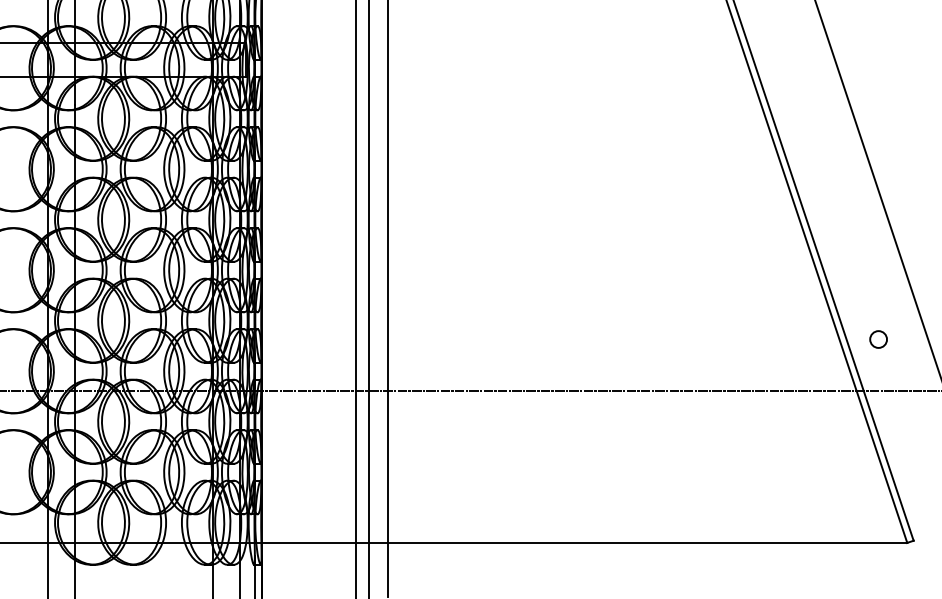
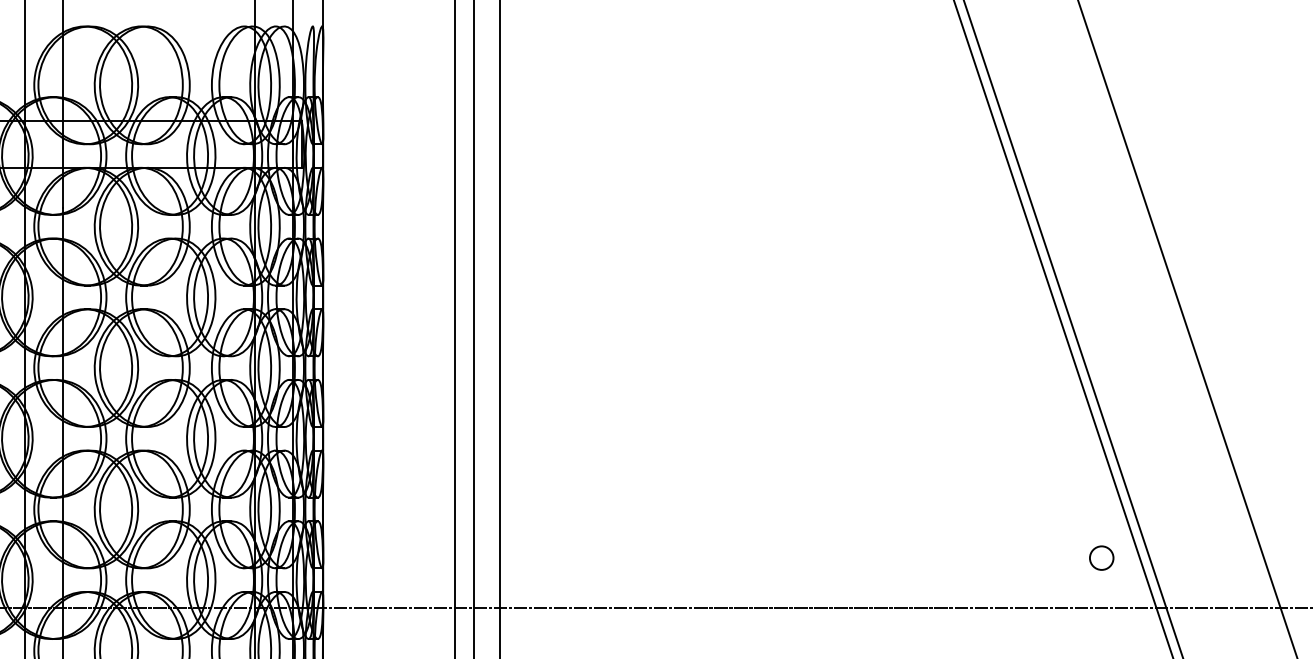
circle: (878, 339) -> (1101, 558), moved

